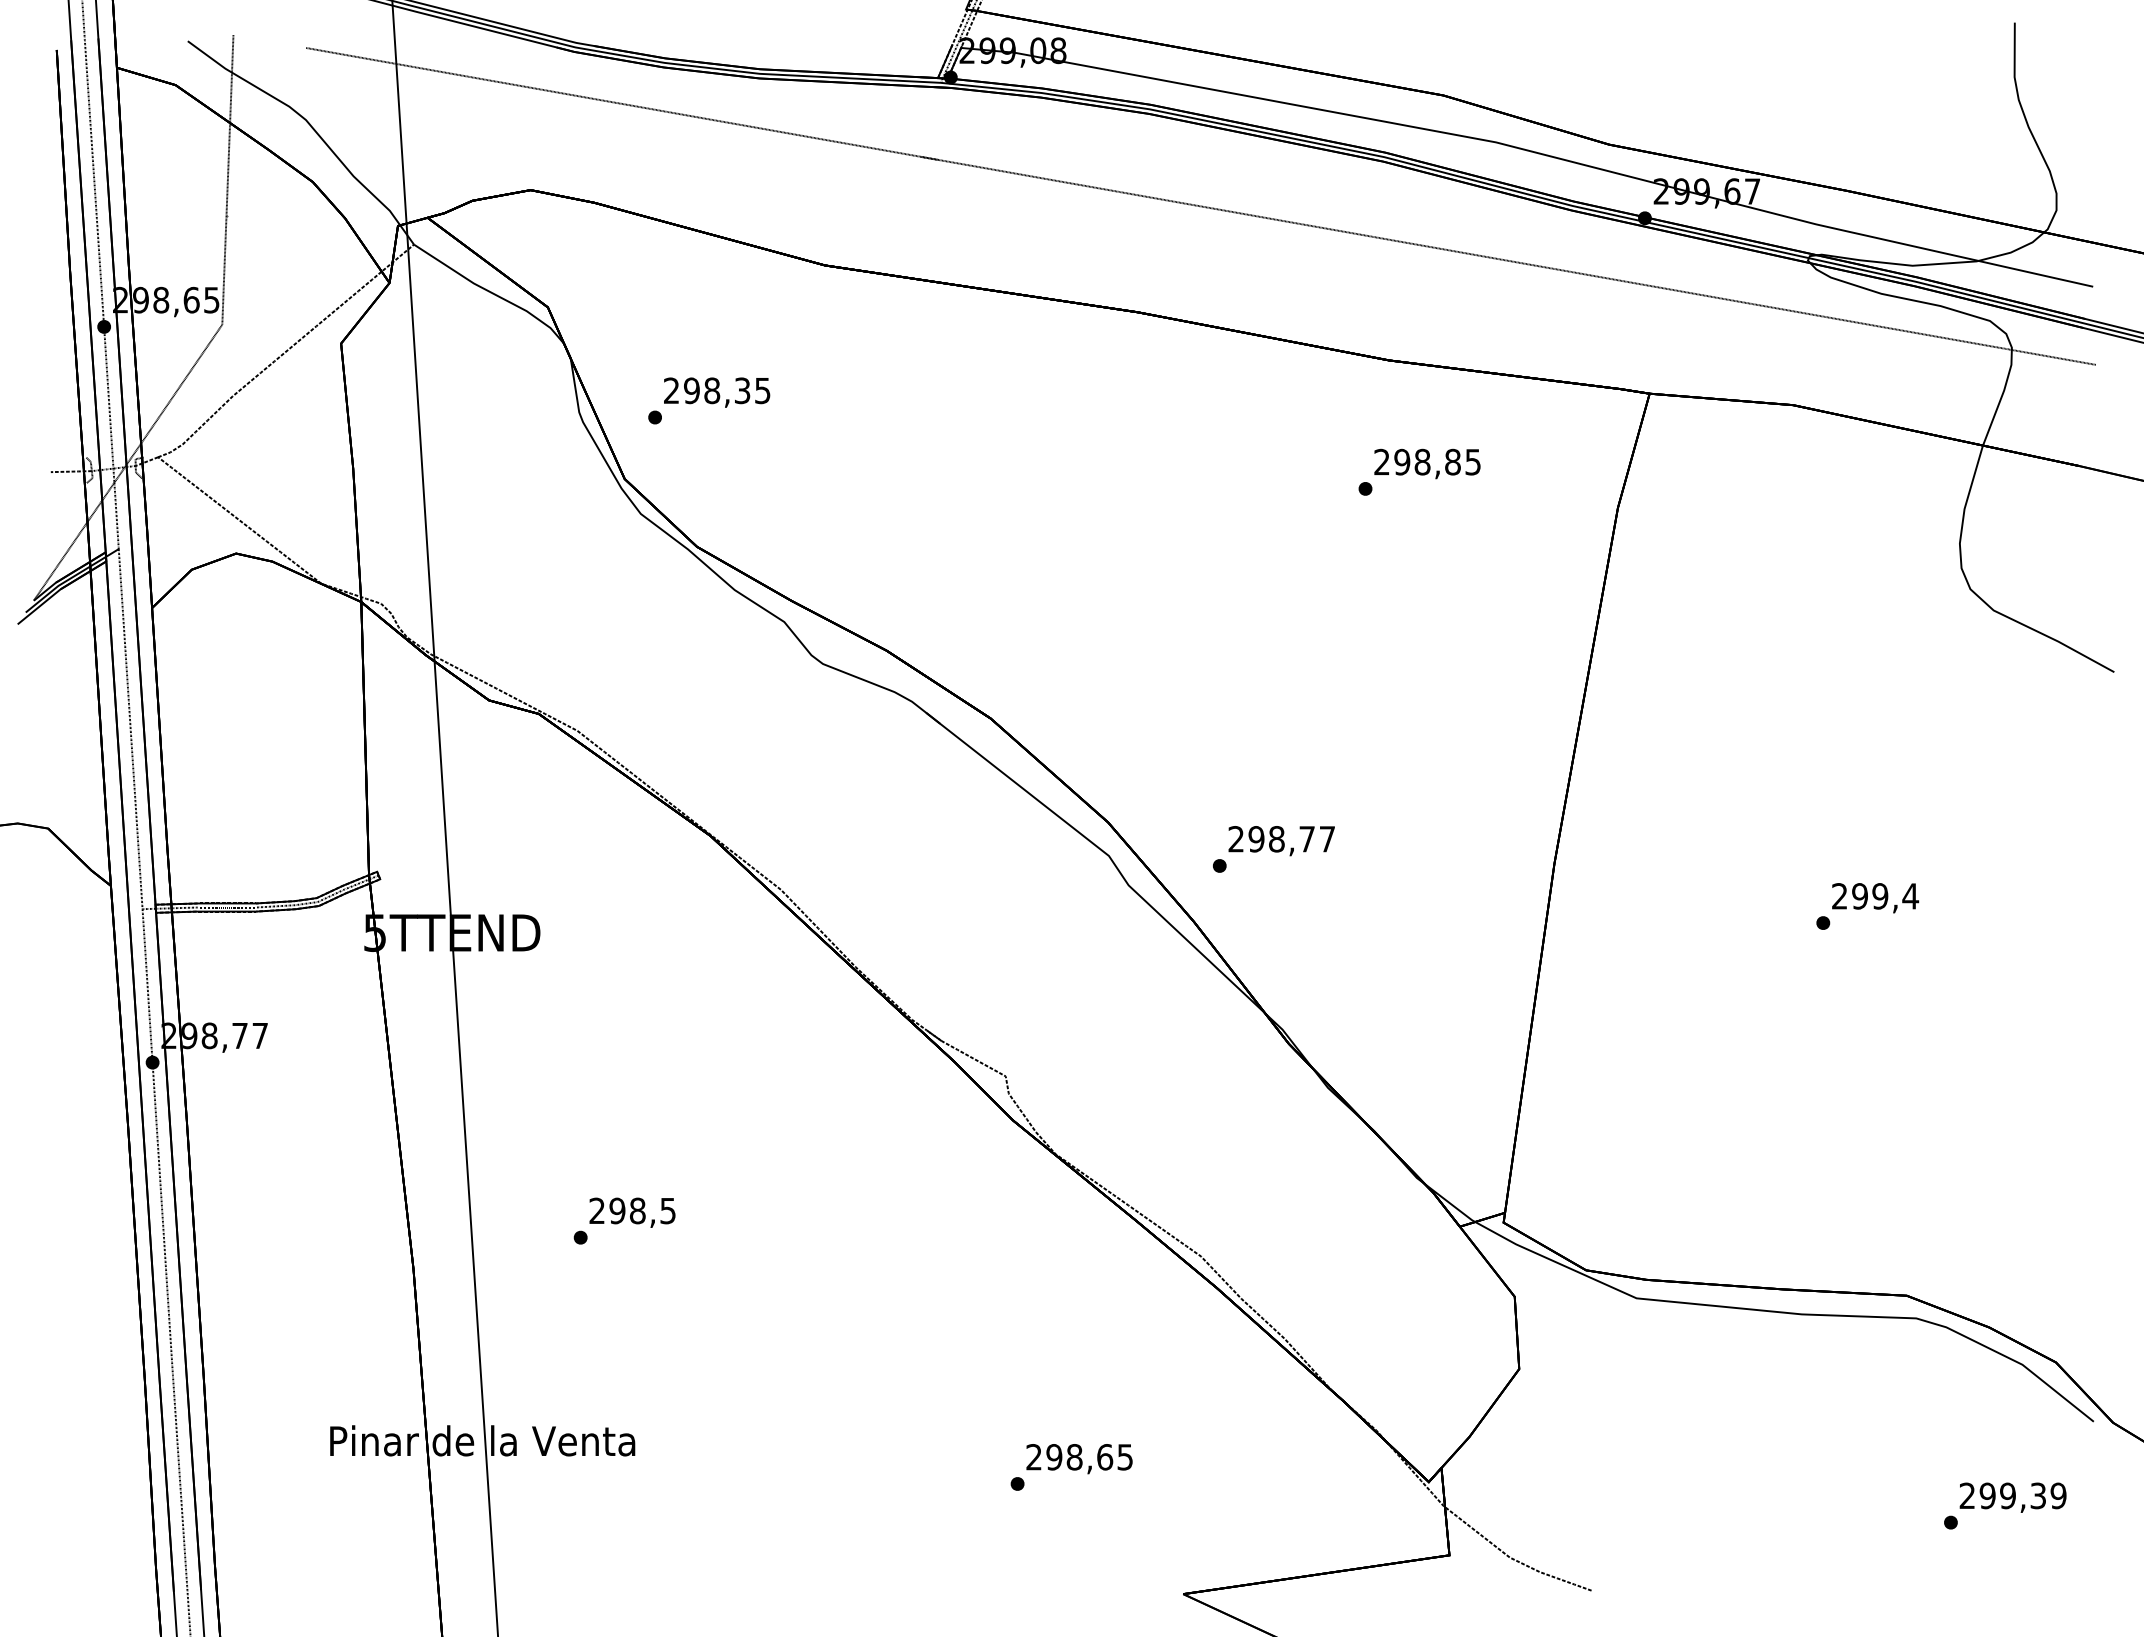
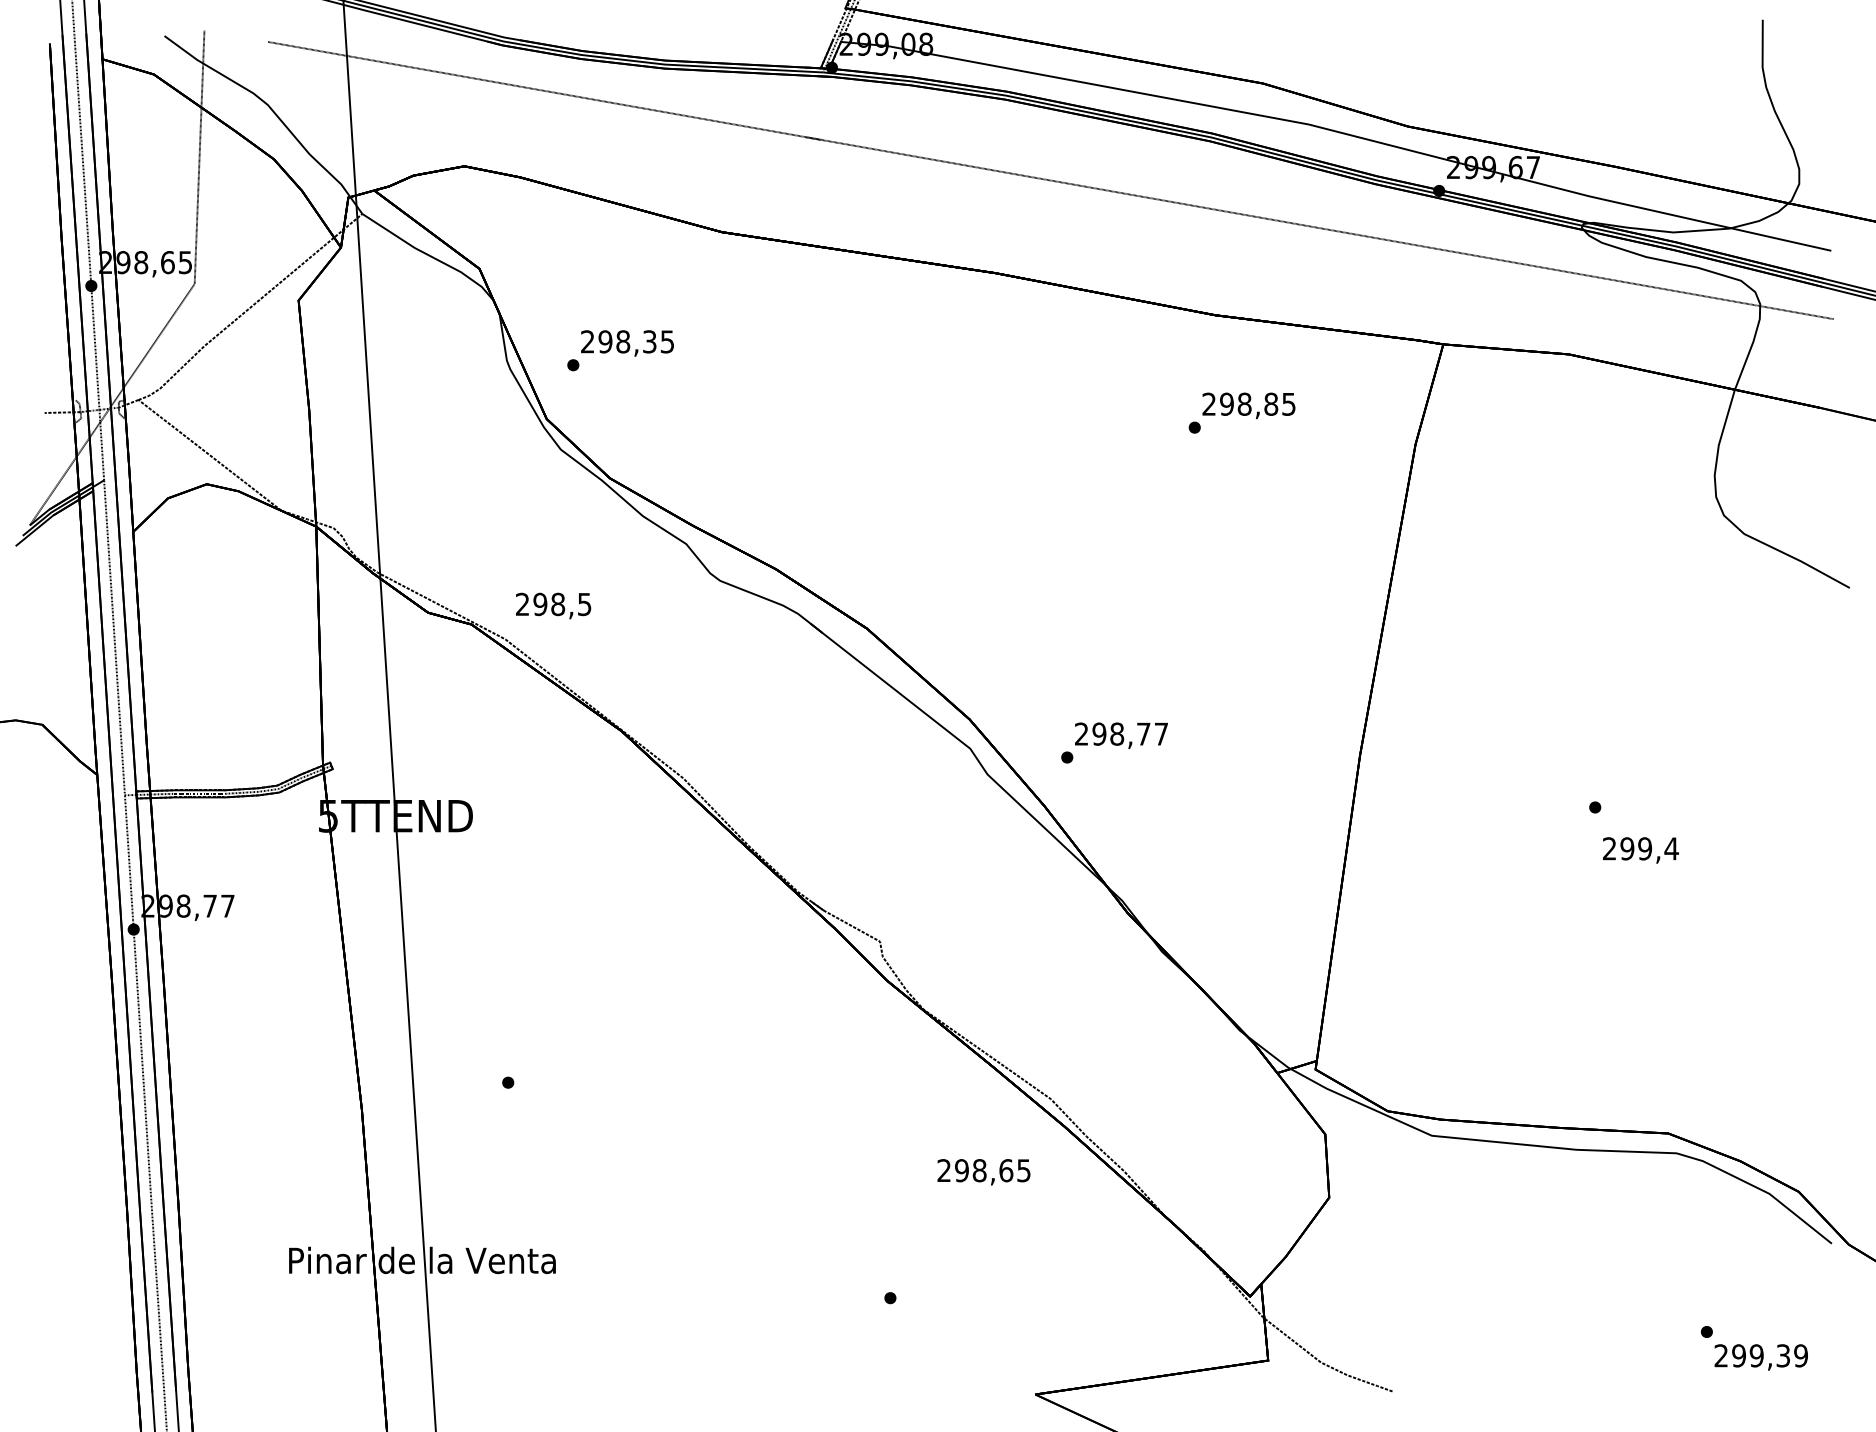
text: (1875, 898) -> (1640, 850), moved
text: (632, 1212) -> (553, 605), moved
text: (1079, 1459) -> (983, 1172), moved
text: (2012, 1497) -> (1760, 1357), moved

